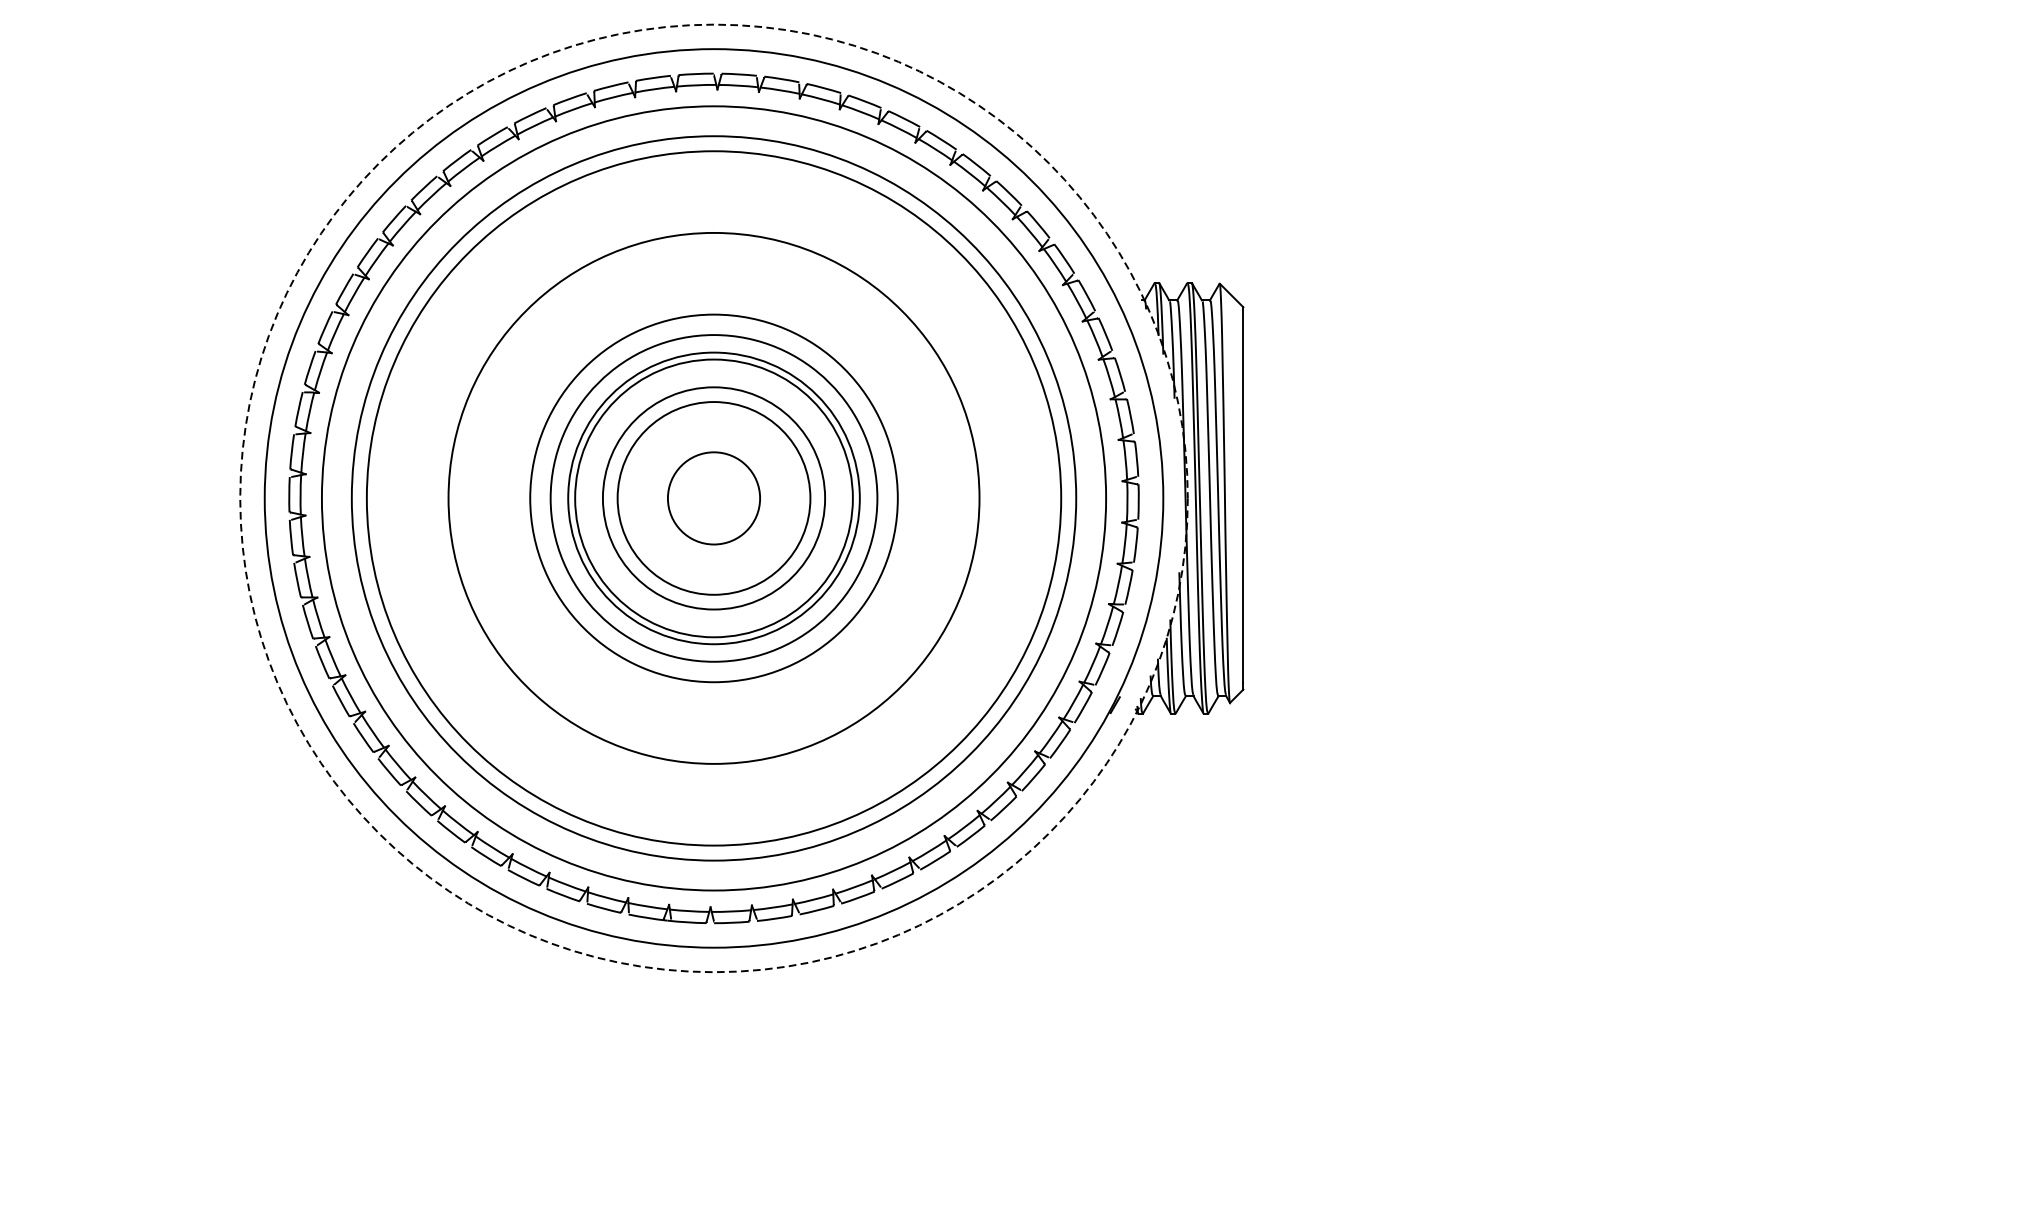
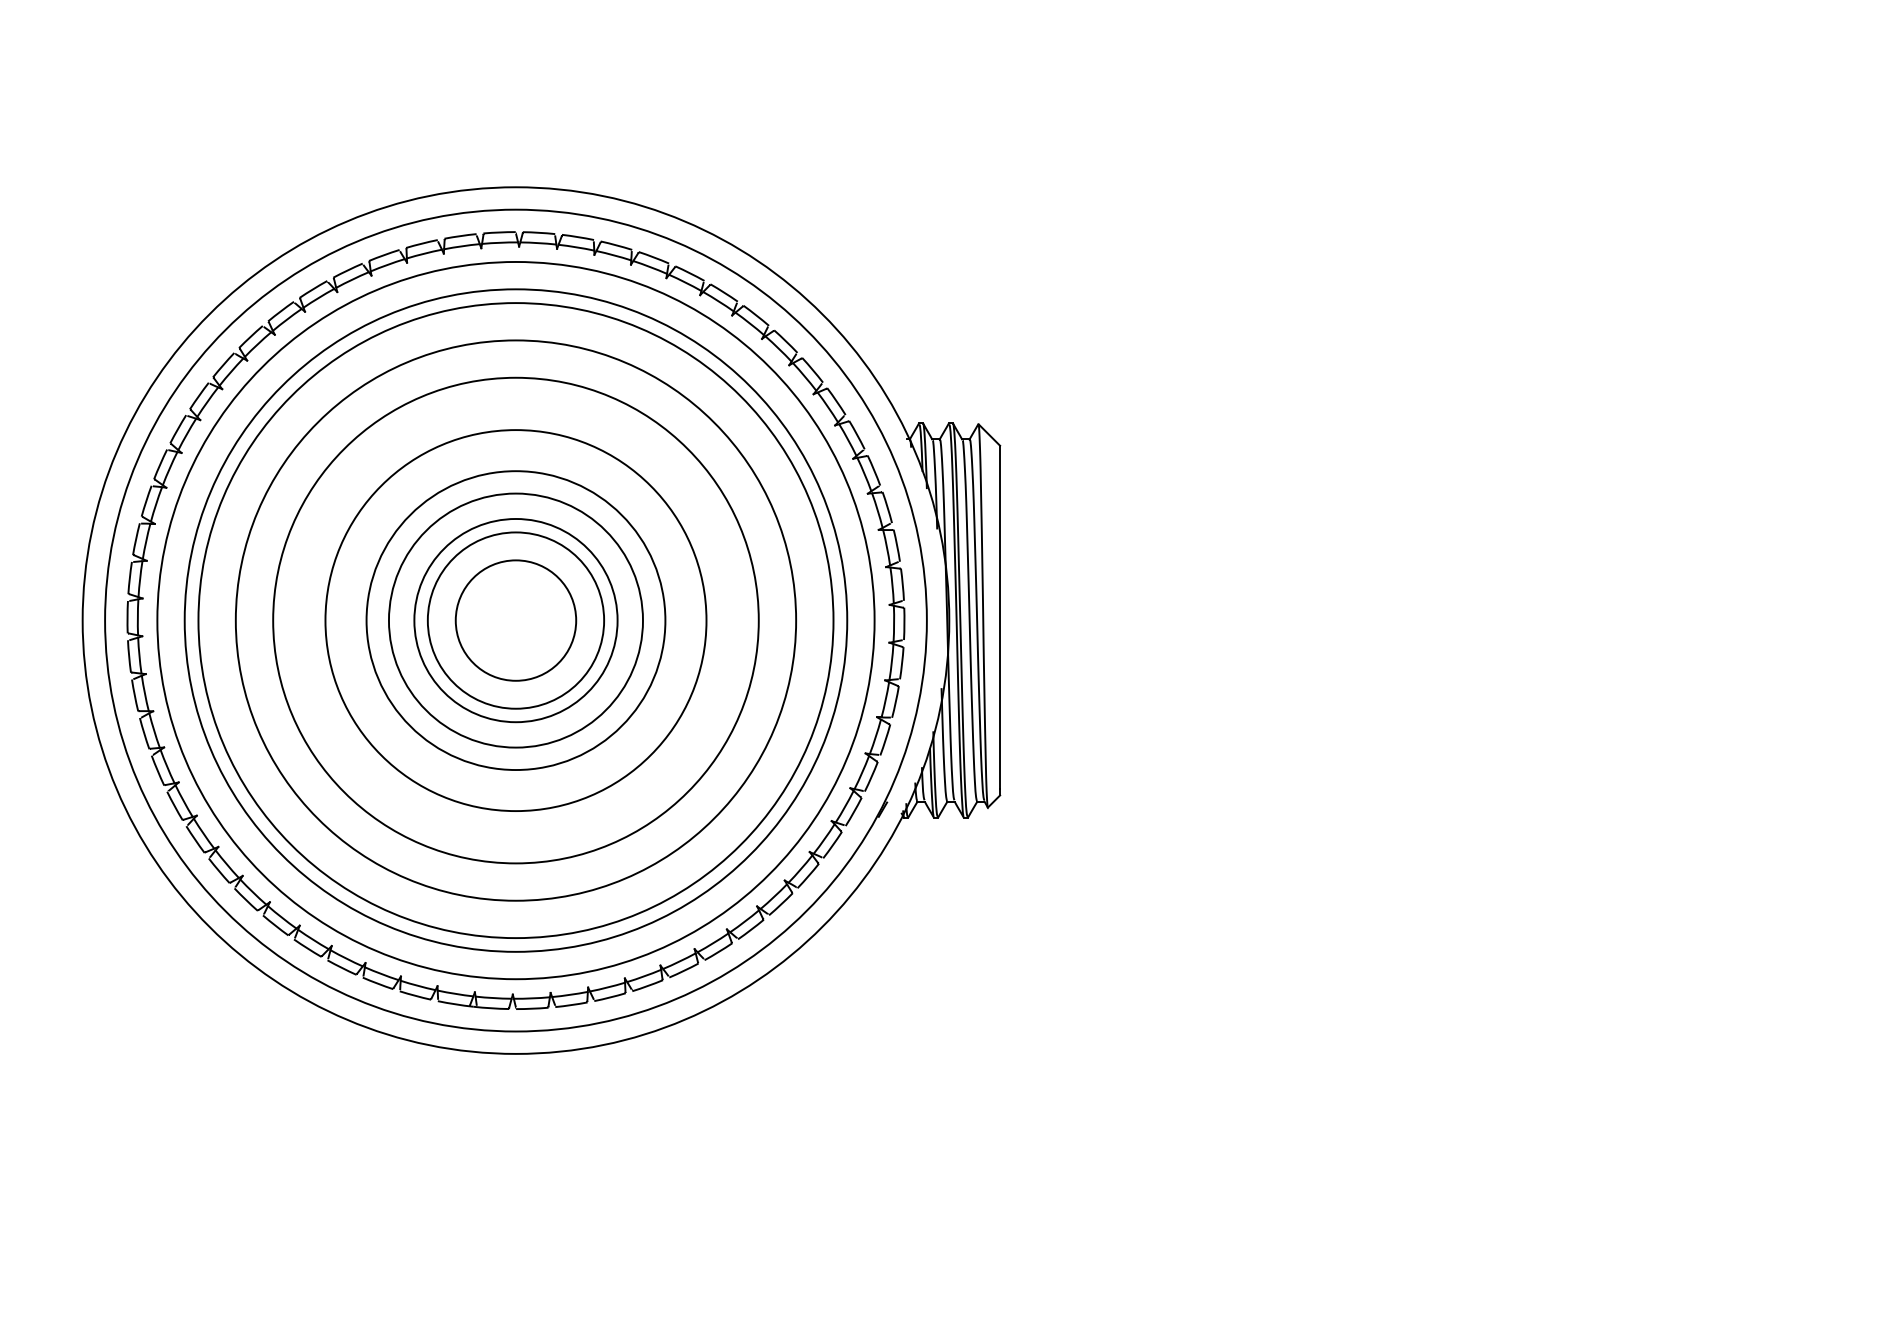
circle: (713, 498) -> (515, 620), dashed -> solid
circle: (713, 498) -> (515, 620), size x1.43
circle: (713, 498) -> (515, 620), size x1.43
circle: (713, 498) -> (515, 620), size x1.67

